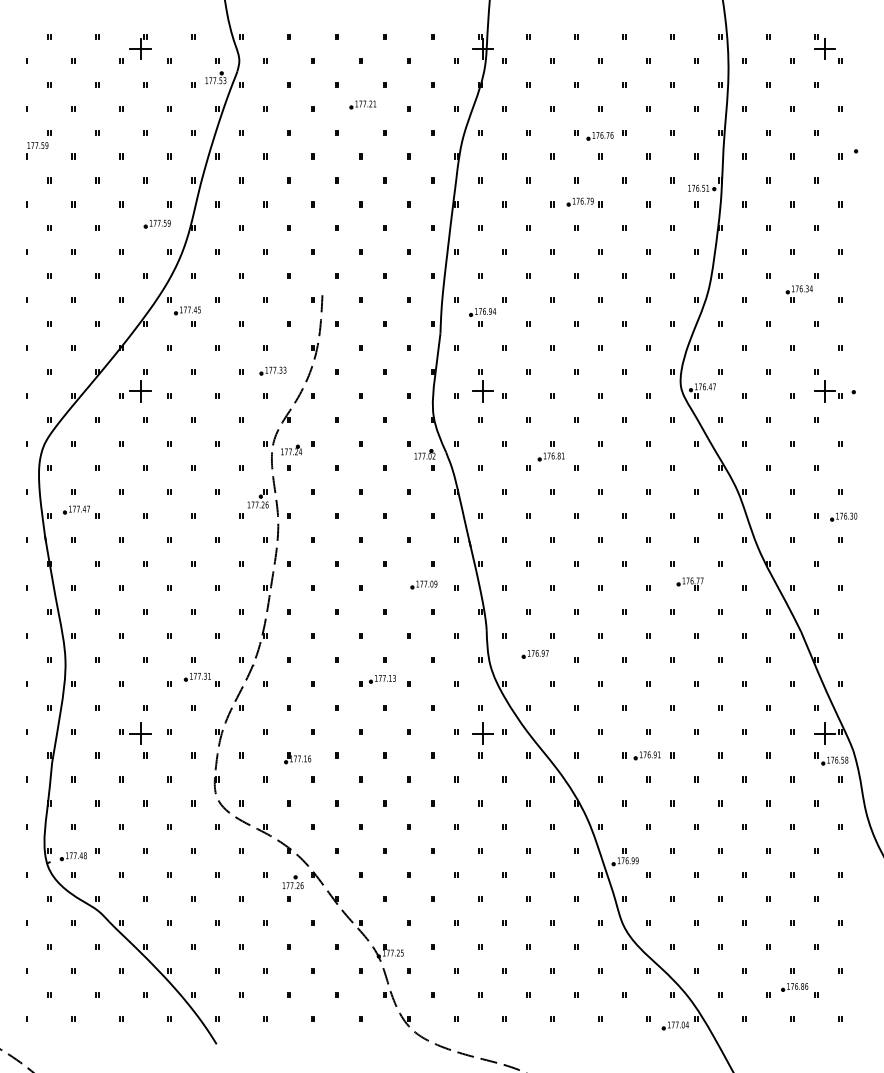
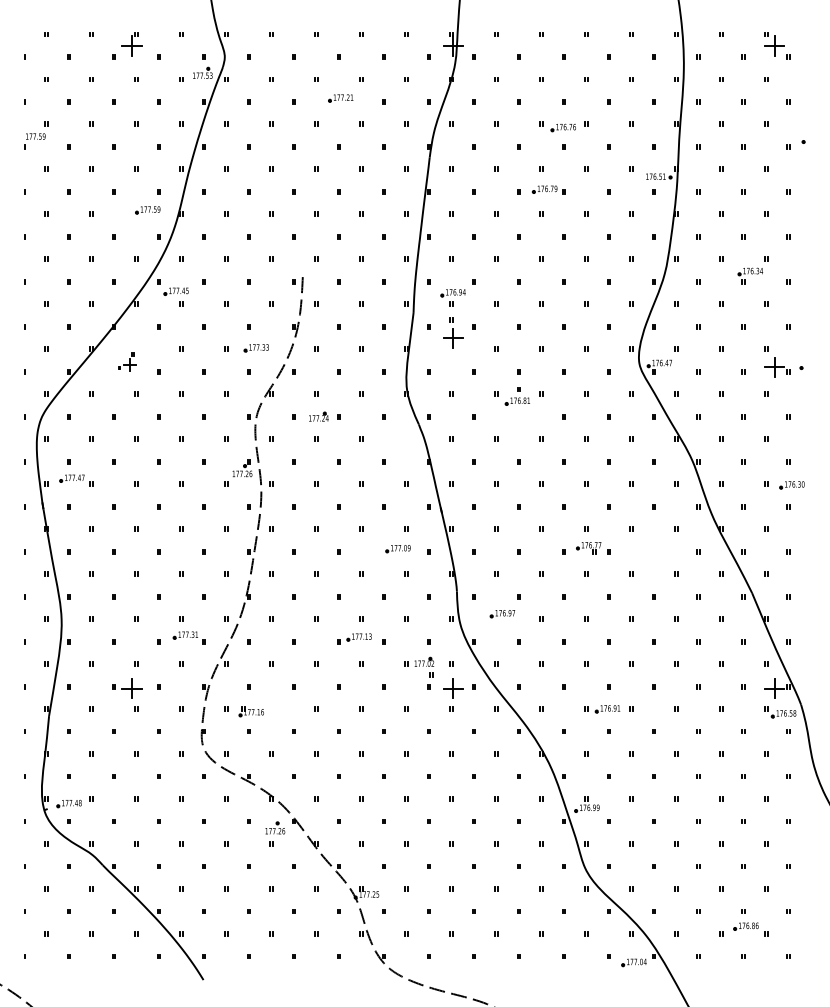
part: (135, 385) -> (127, 361), size x0.6
part: (482, 385) -> (453, 332), moved
part: (291, 449) -> (318, 416), moved
part: (550, 451) -> (516, 396), moved
part: (424, 459) -> (423, 666), moved
part: (689, 583) -> (588, 547), moved
part: (297, 758) -> (251, 711), moved

